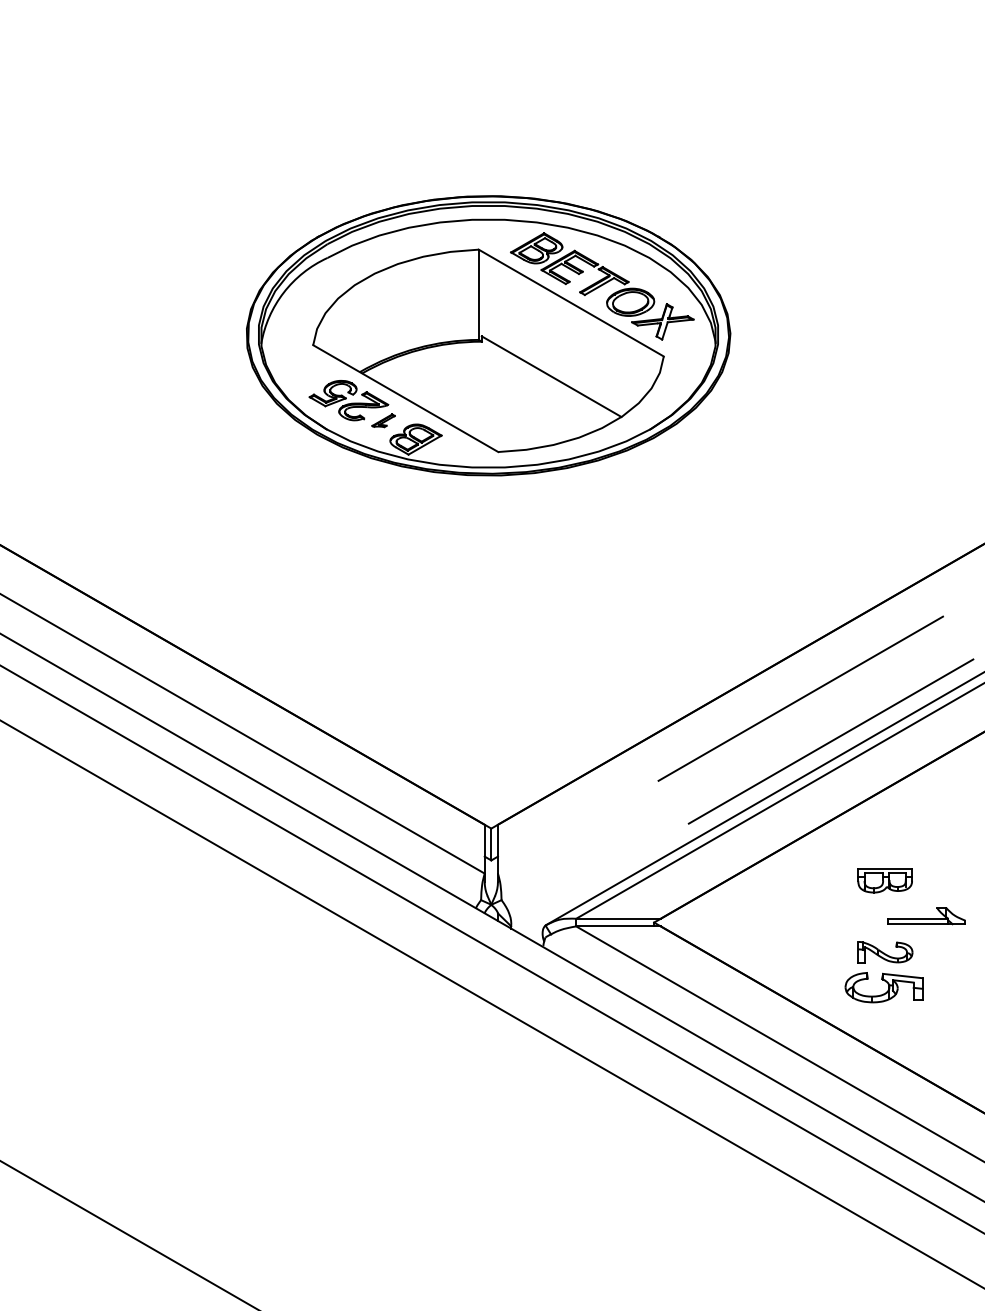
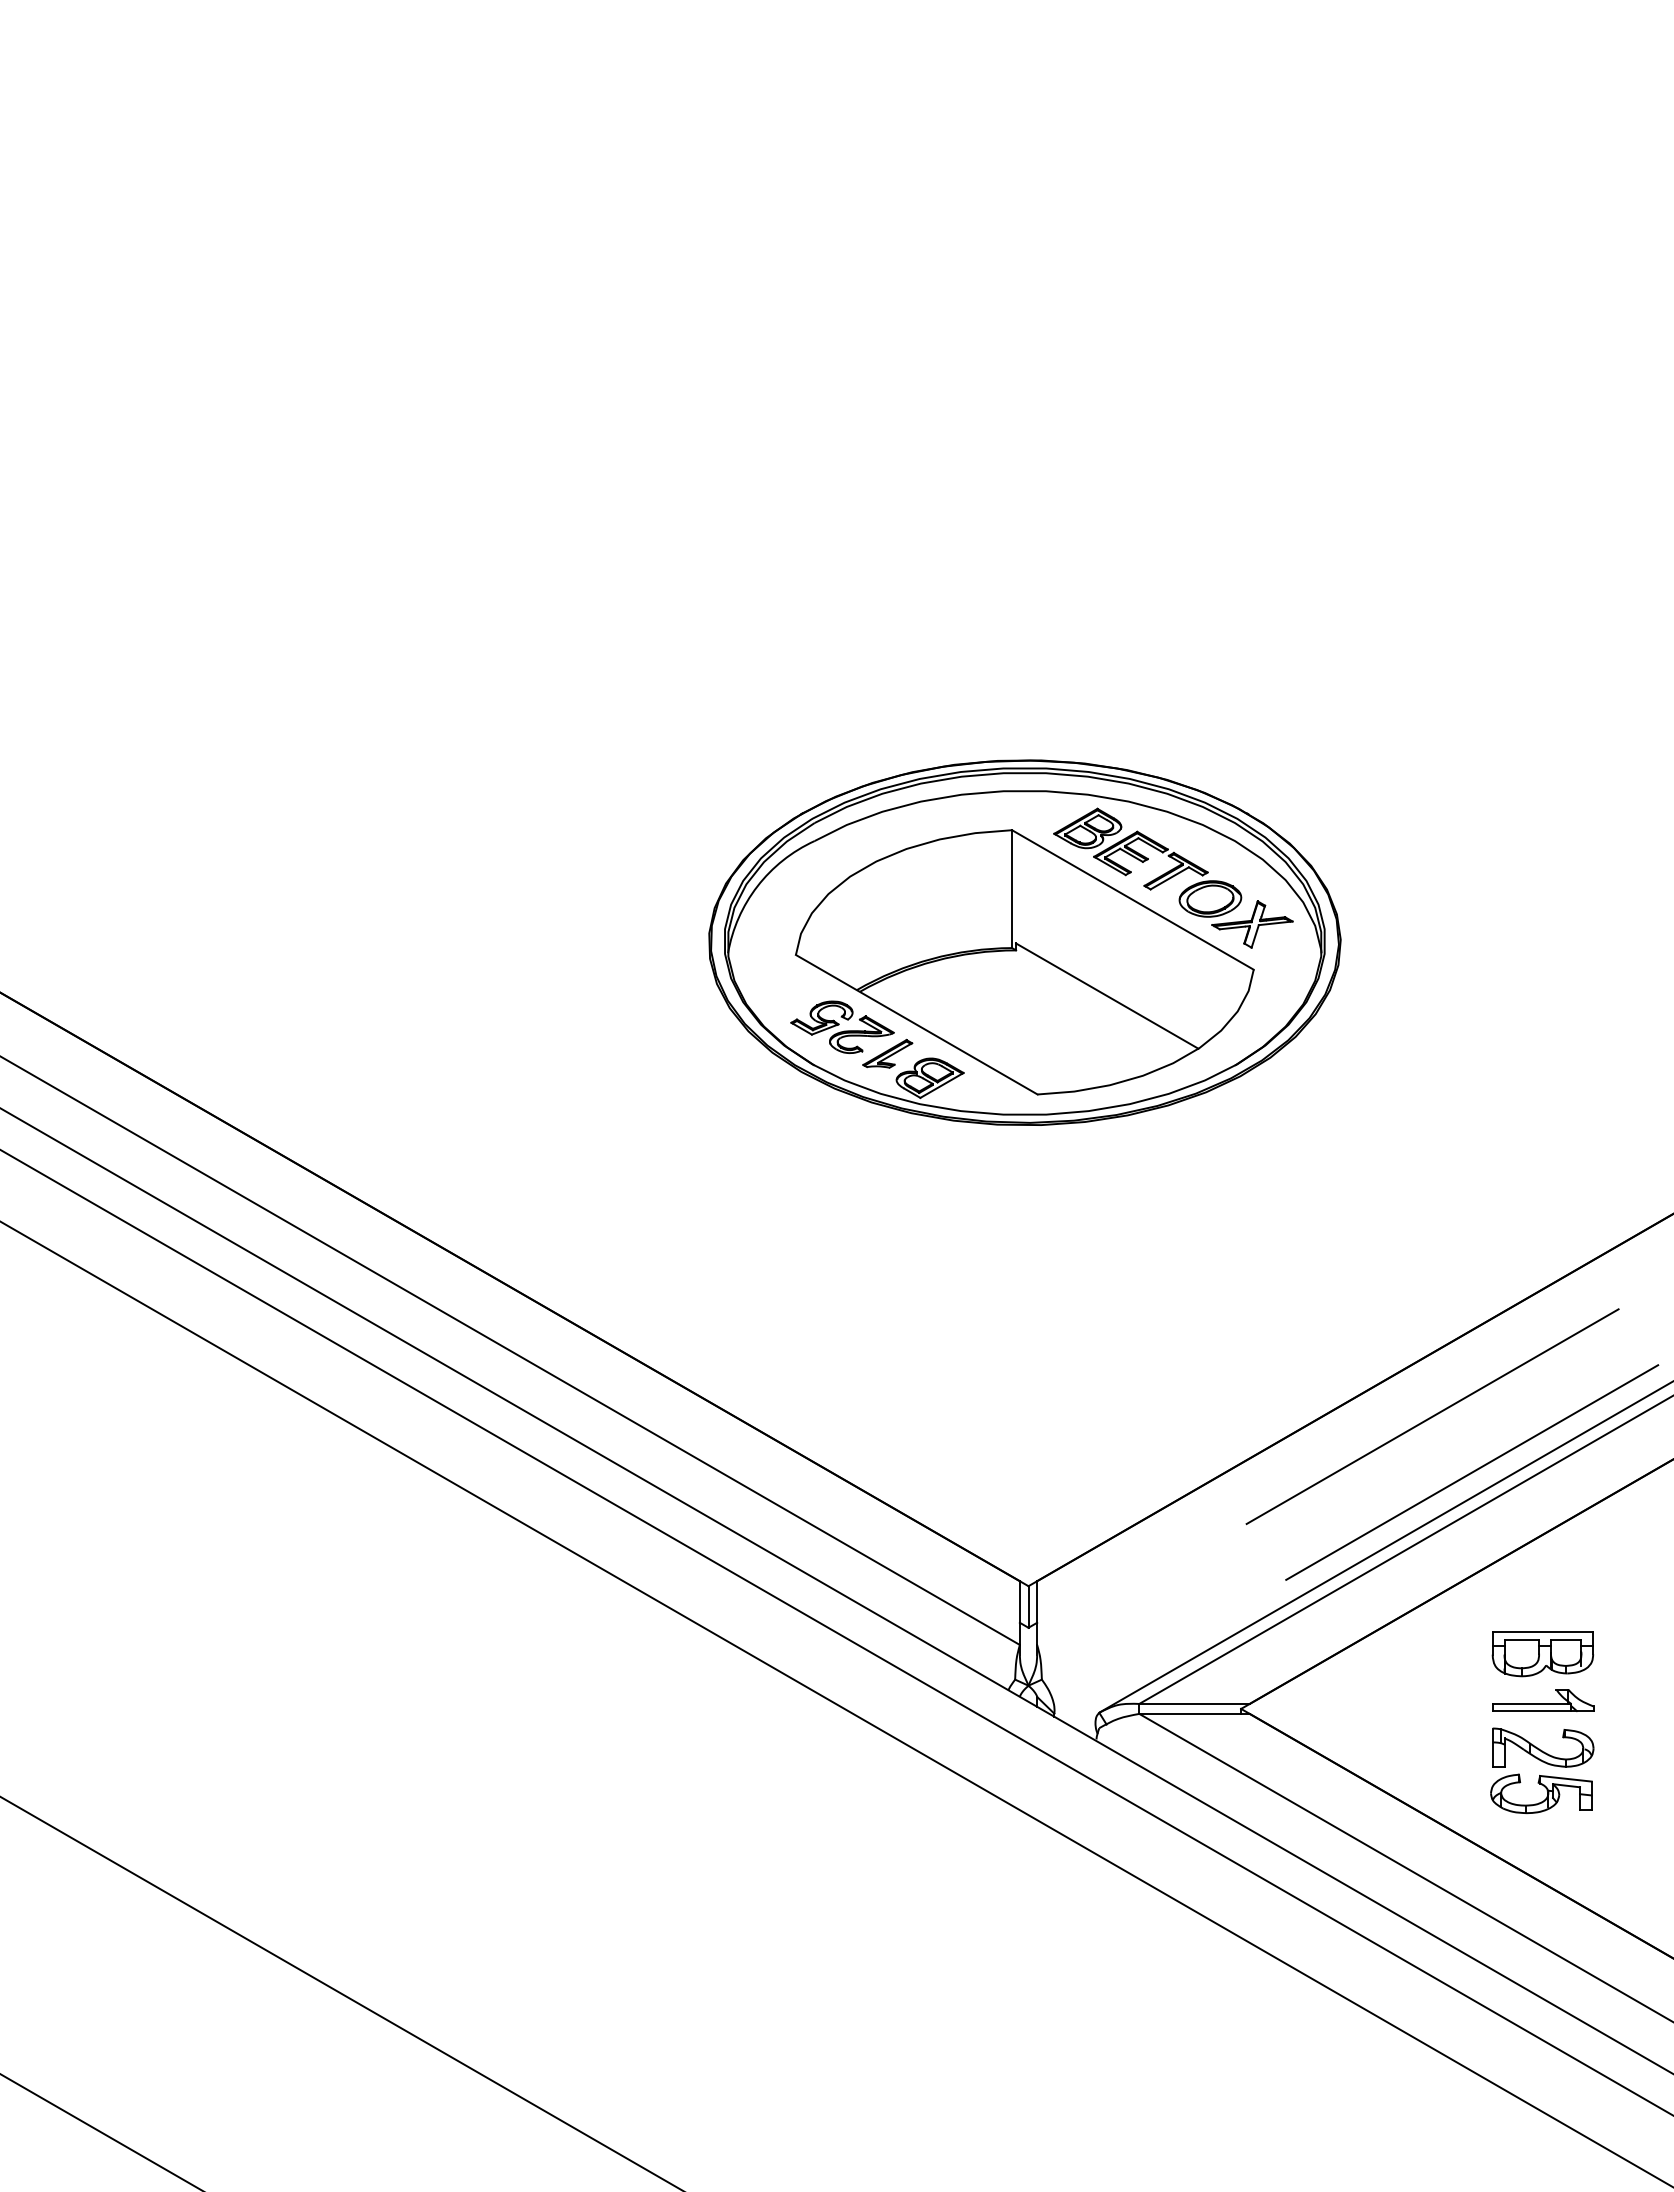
part: (383, 420) -> (887, 1053), size x1.67
part: (884, 880) -> (1542, 1654), size x1.43
part: (927, 916) -> (1543, 1700), moved
part: (885, 952) -> (1543, 1747), size x1.43

